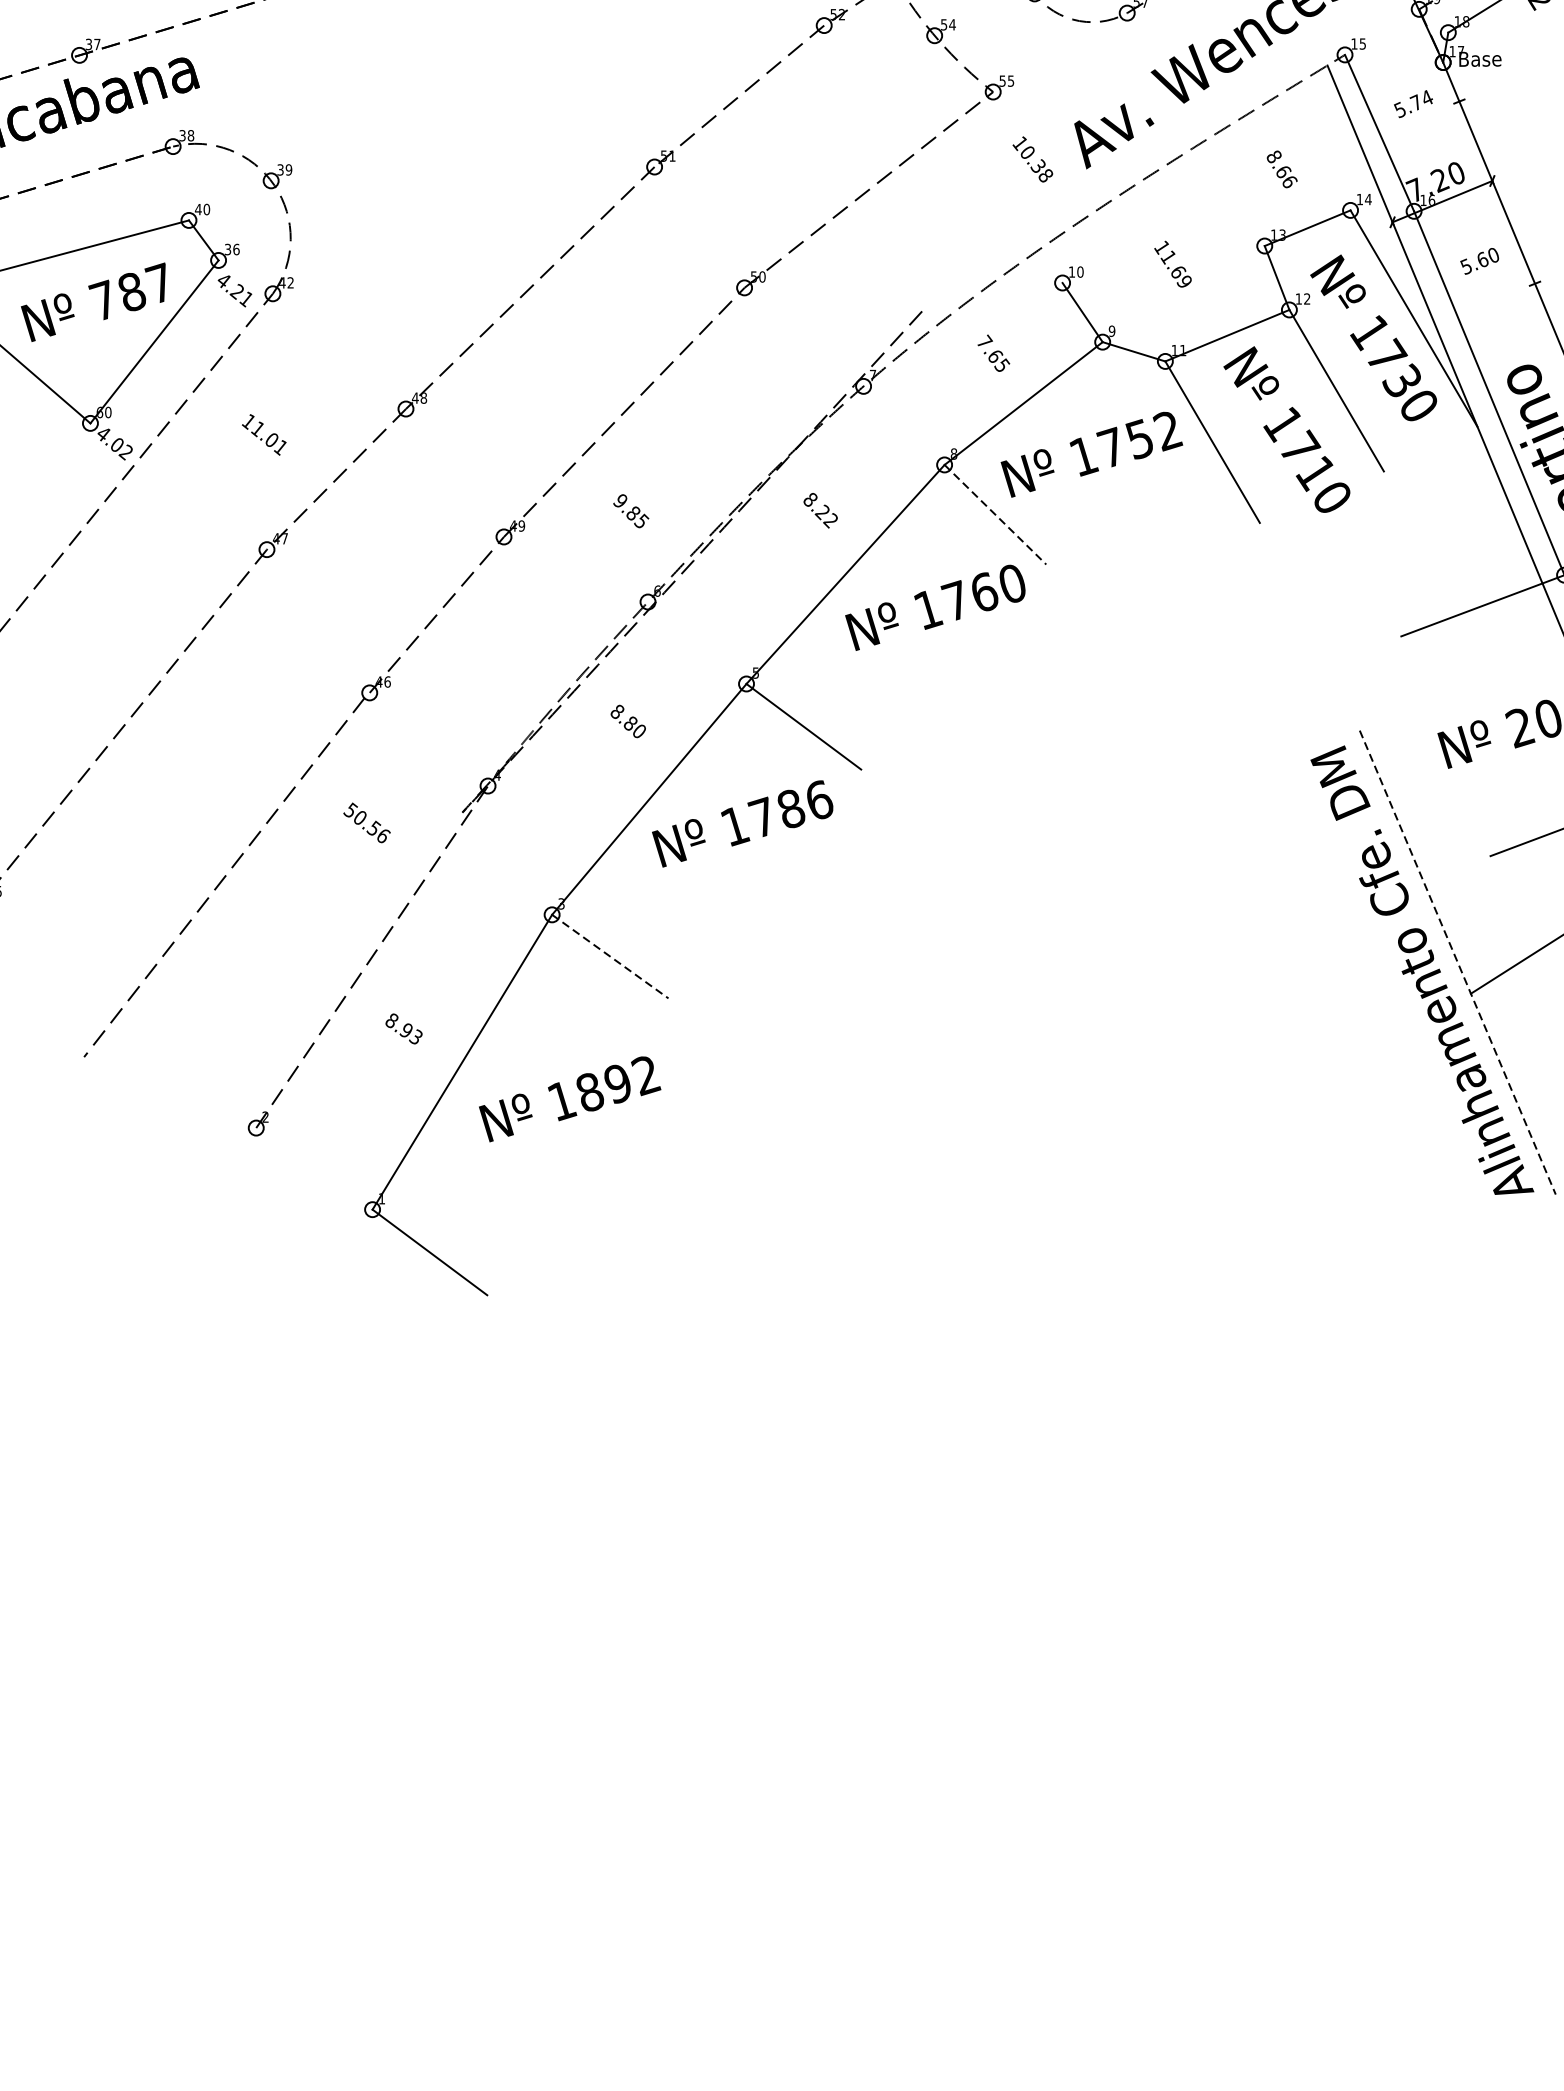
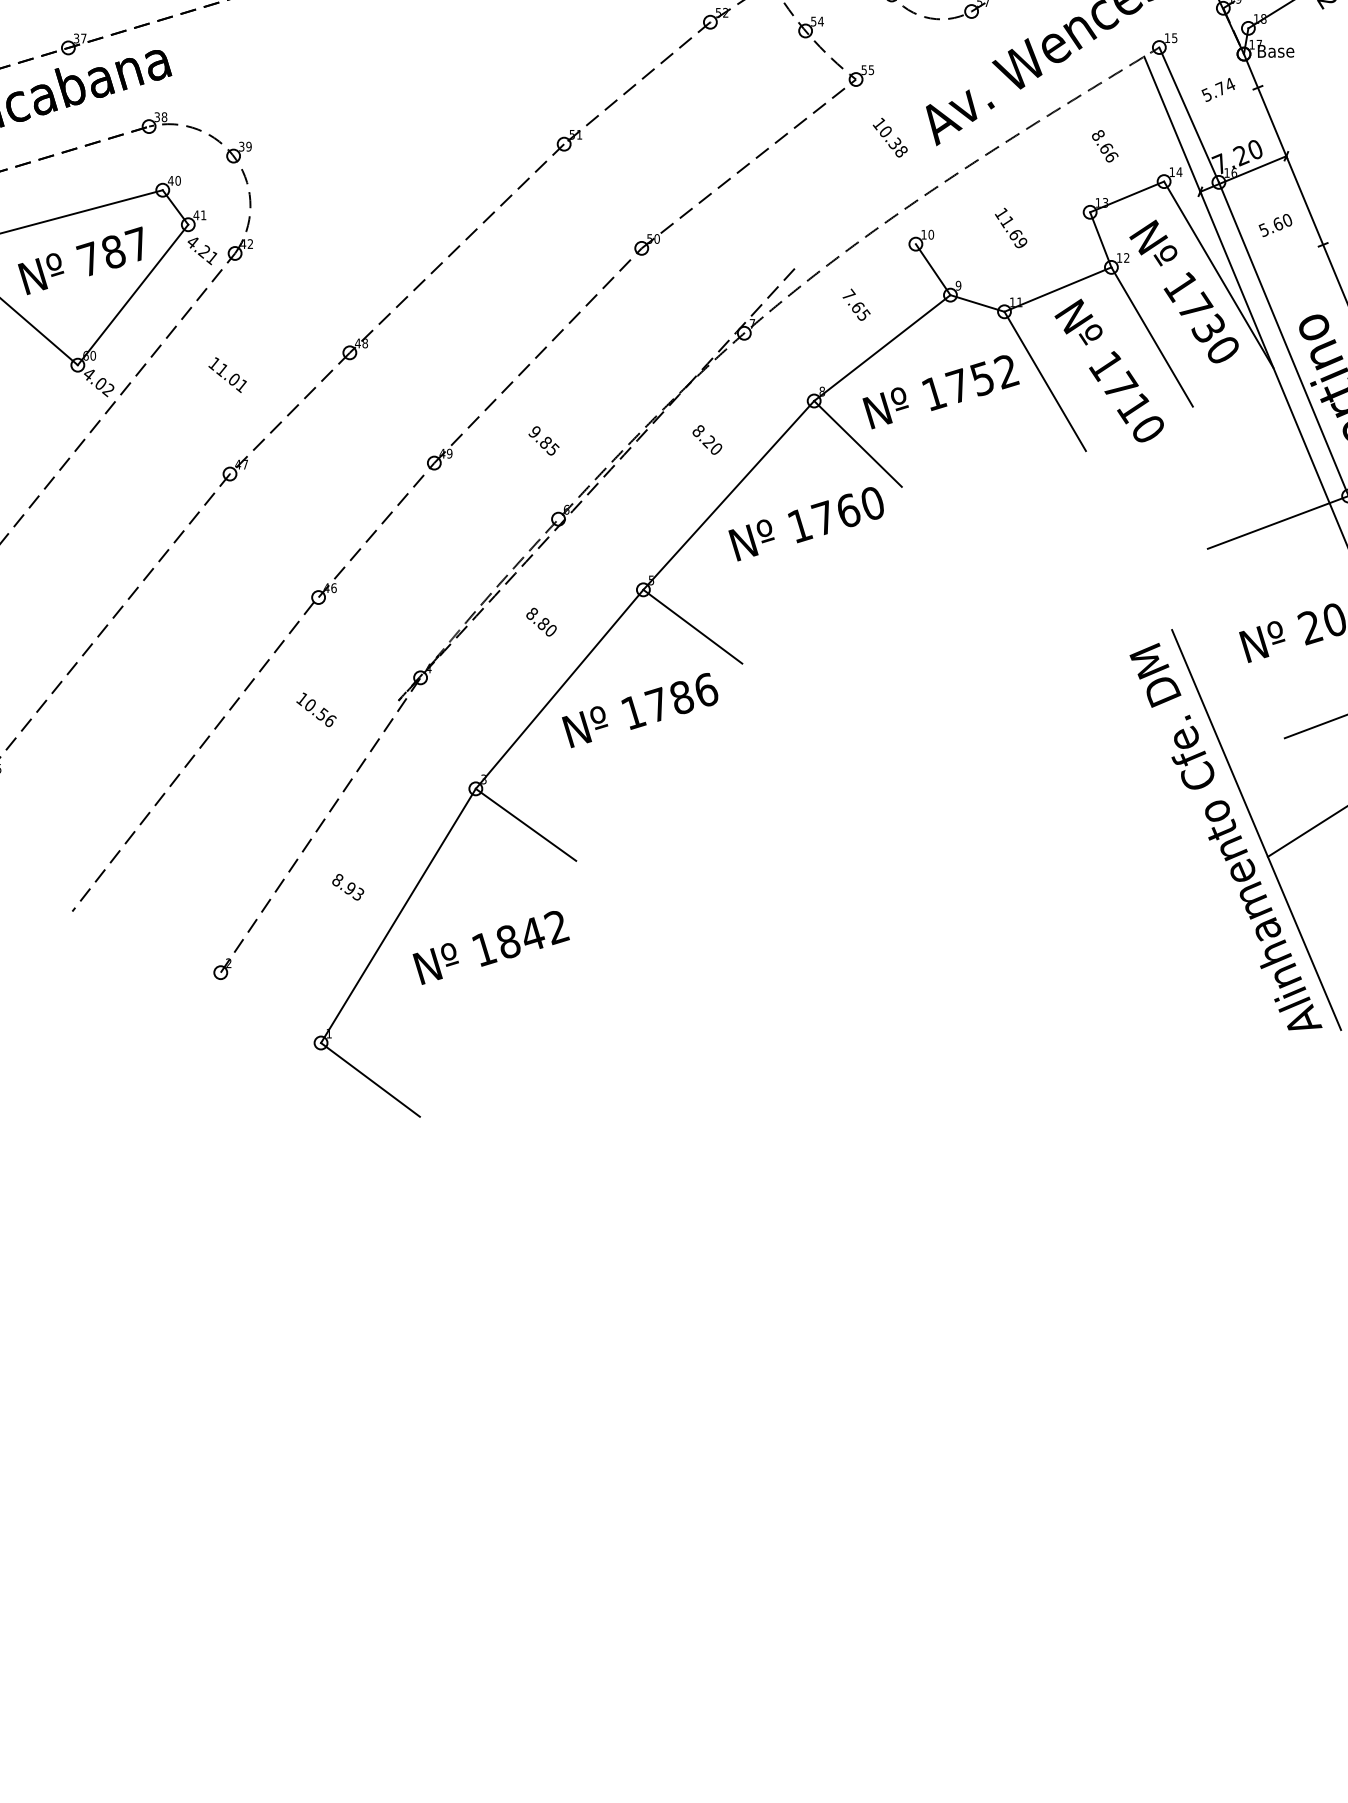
text: (231, 249) -> (199, 215), 36 -> 41
line: (996, 515) -> (858, 444), dashed -> solid
text: (830, 520) -> (715, 448), 8.22 -> 8.20
text: (349, 811) -> (301, 699), 50.56 -> 10.56
line: (610, 956) -> (526, 824), dashed -> solid
line: (1457, 963) -> (1256, 830), dashed -> solid
text: (619, 1083) -> (533, 934), 1892 -> 1842

